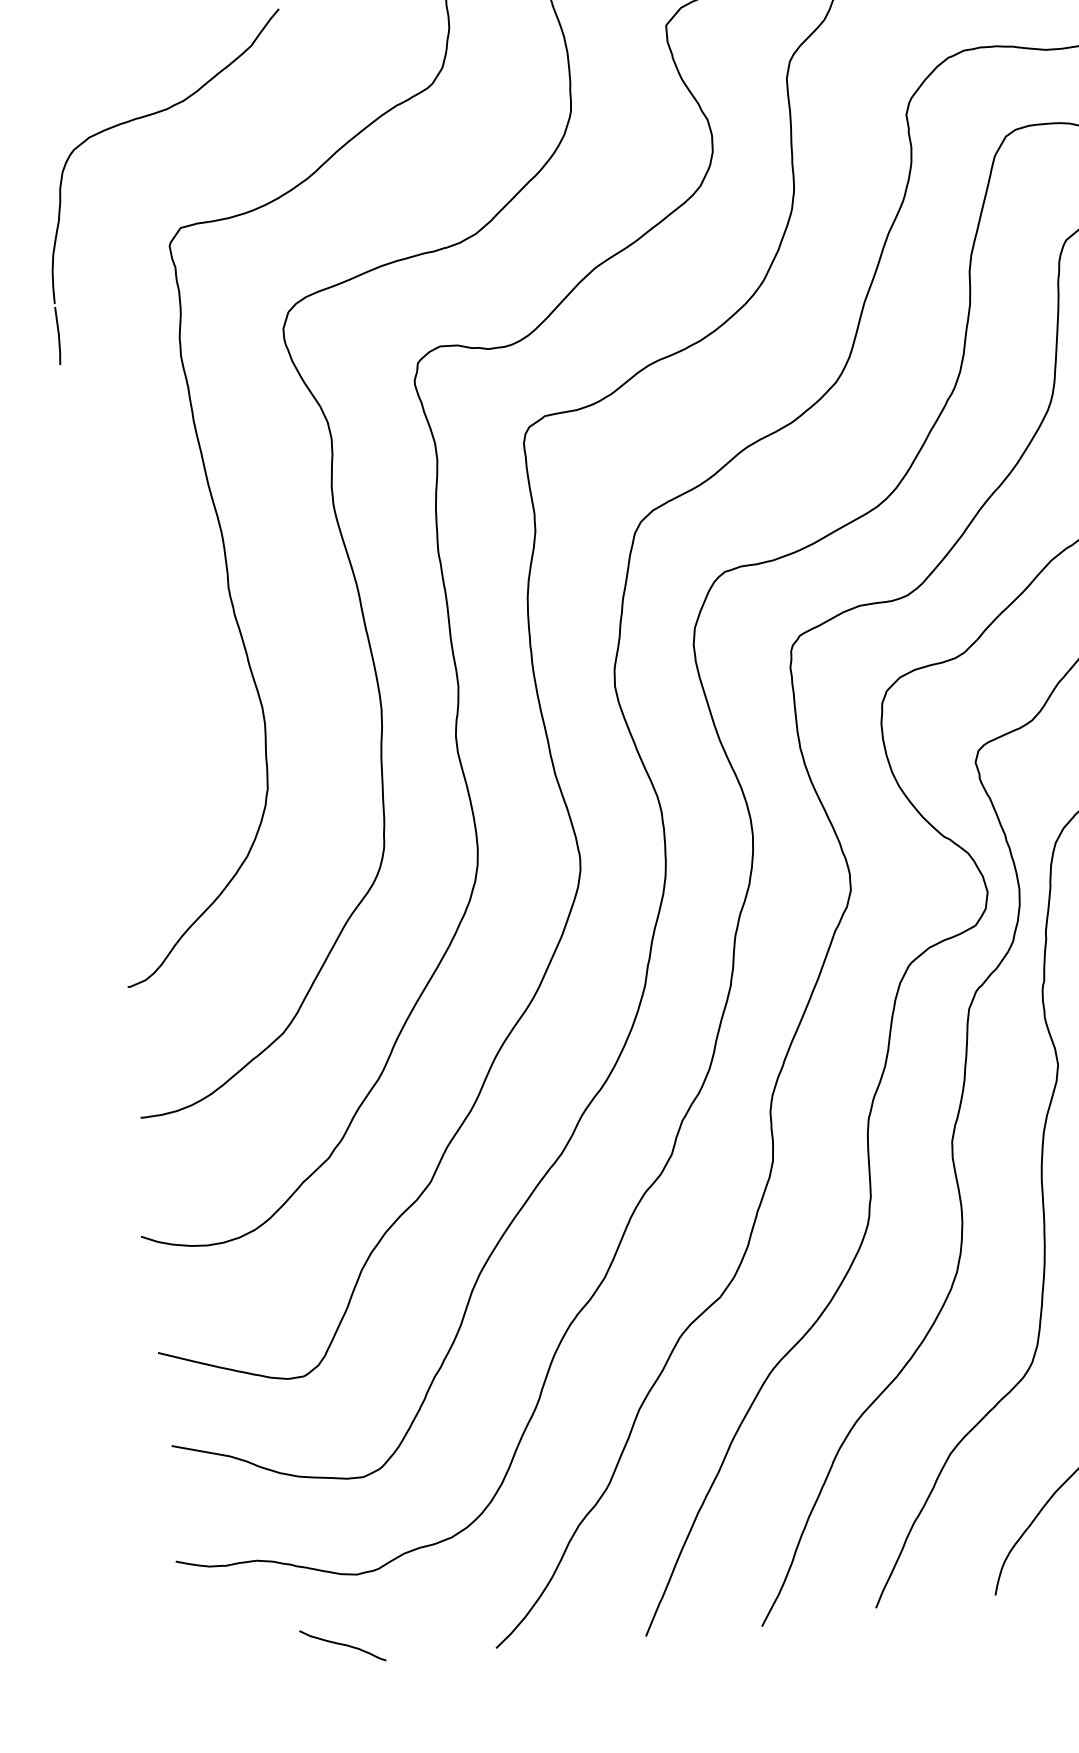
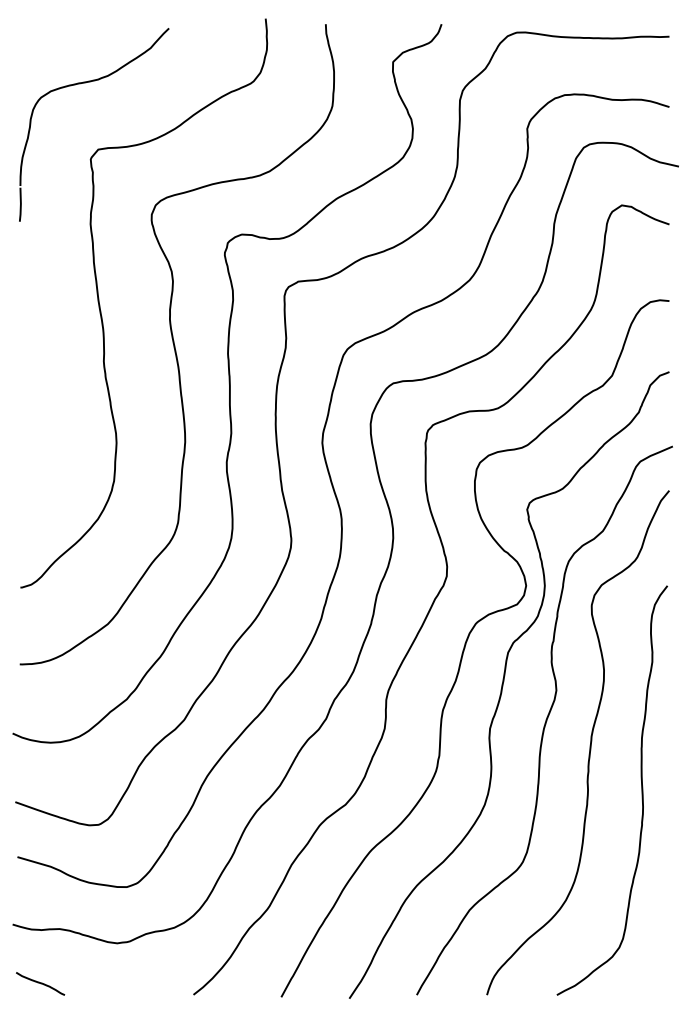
curve: (342, 1645) -> (40, 983), moved

